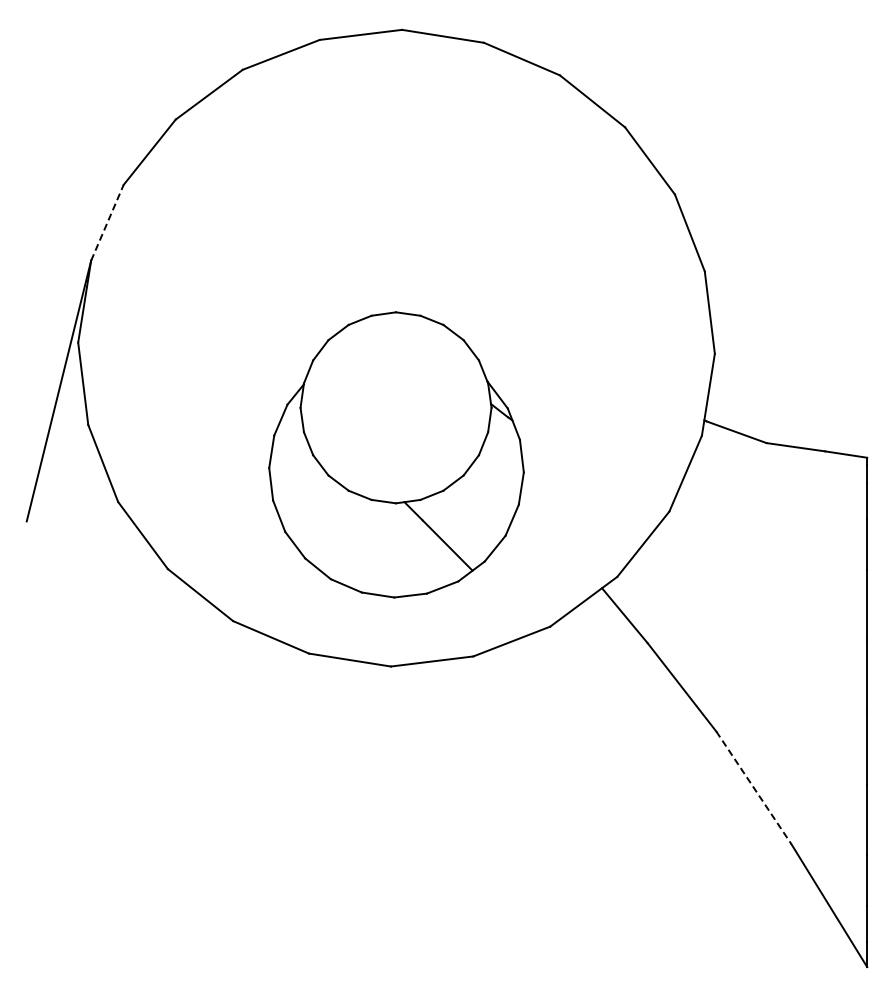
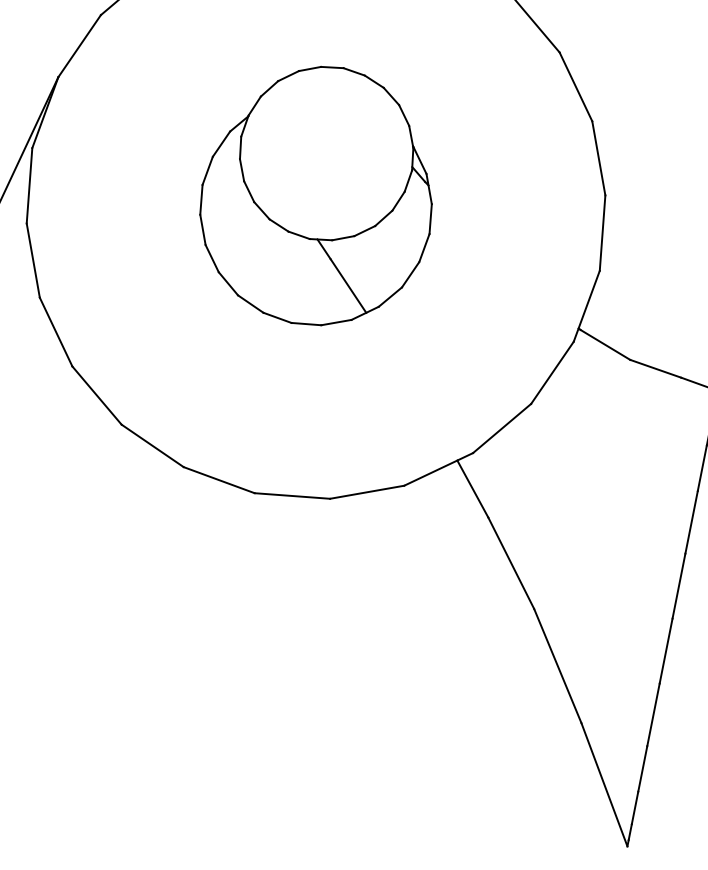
line: (107, 222) -> (79, 45), dashed -> solid
part: (396, 454) -> (318, 195), moved
line: (753, 787) -> (557, 665), dashed -> solid

